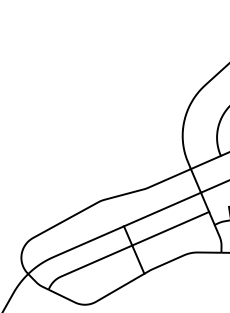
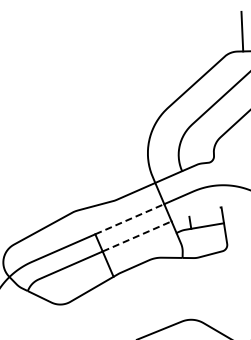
line: (162, 209) -> (129, 219), solid -> dashed
line: (171, 228) -> (137, 236), solid -> dashed

